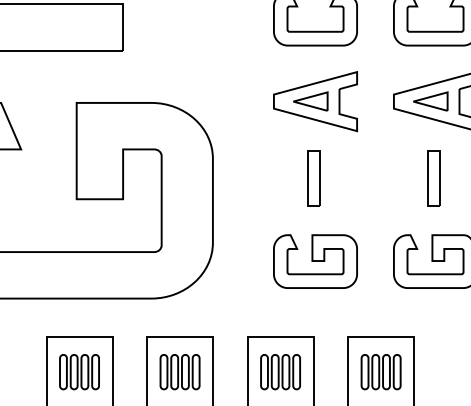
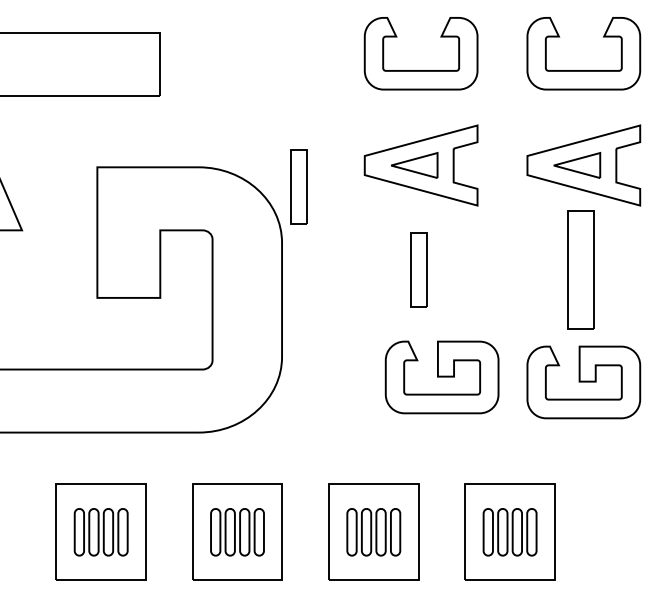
part: (225, 117) -> (298, 186), added
part: (433, 178) -> (581, 269), size x1.6
part: (315, 261) -> (441, 377), moved

